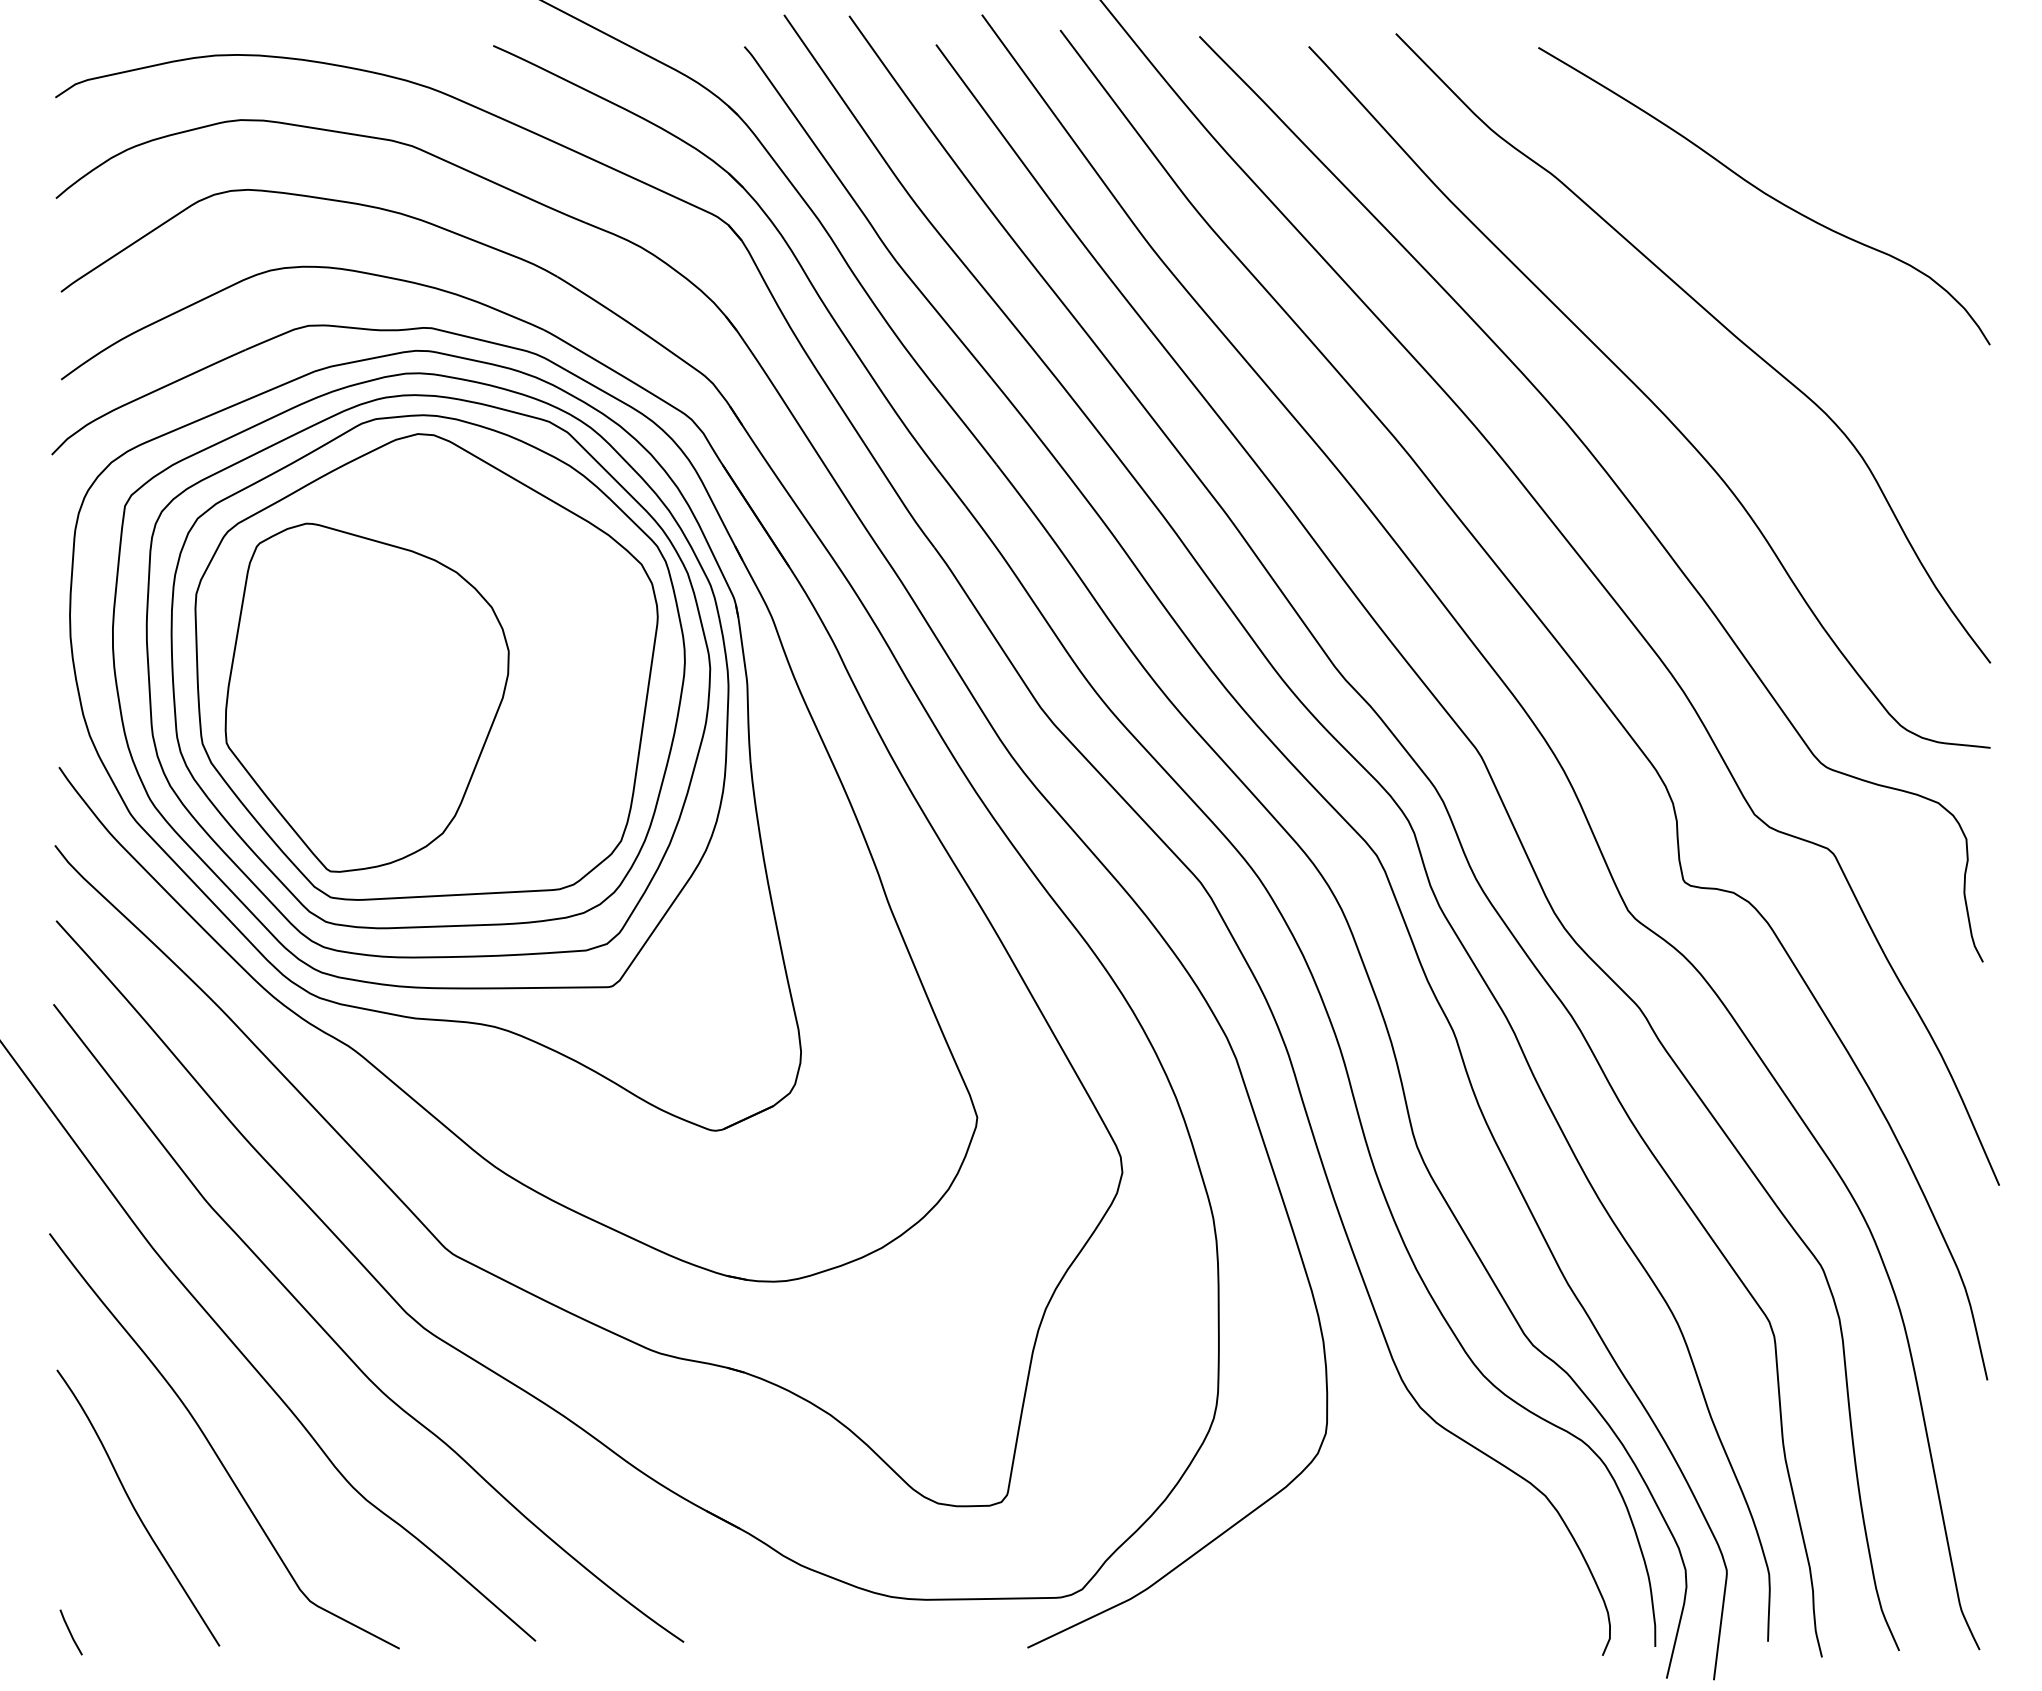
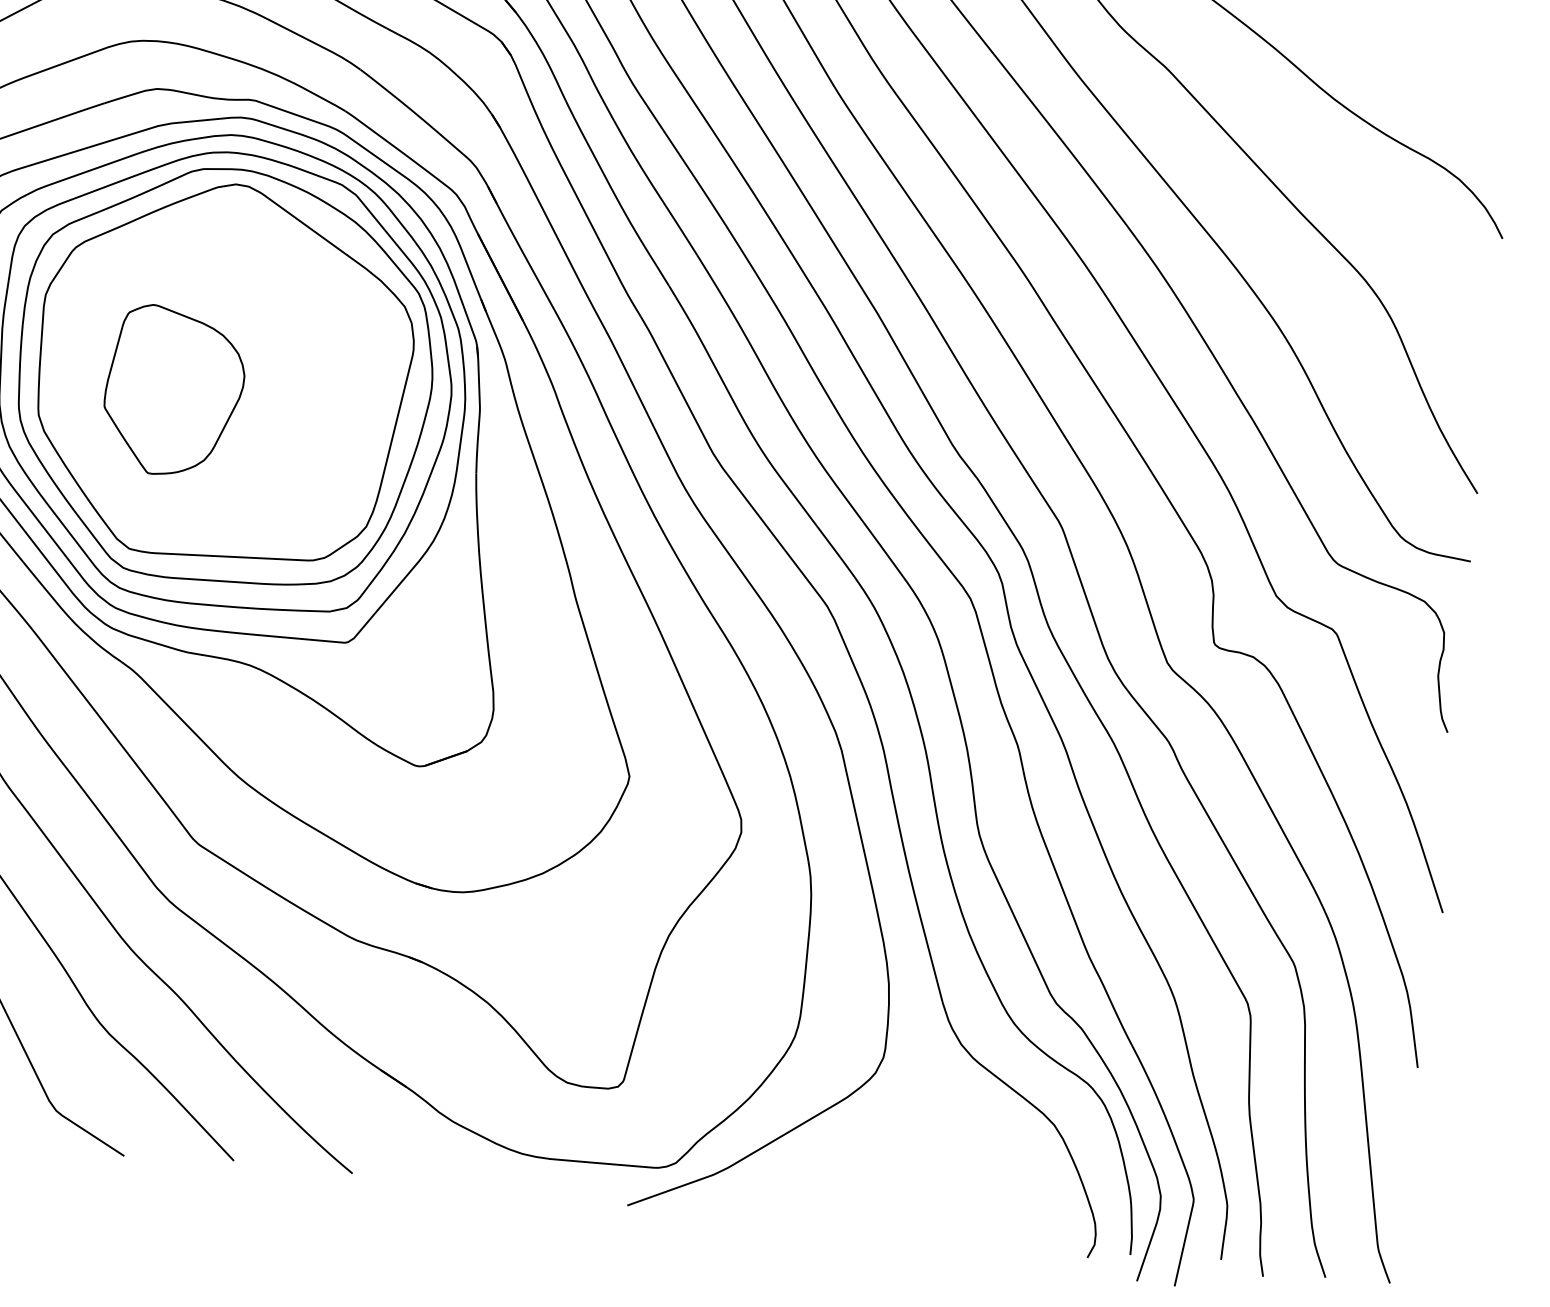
part: (366, 697) -> (173, 391), size x0.6

